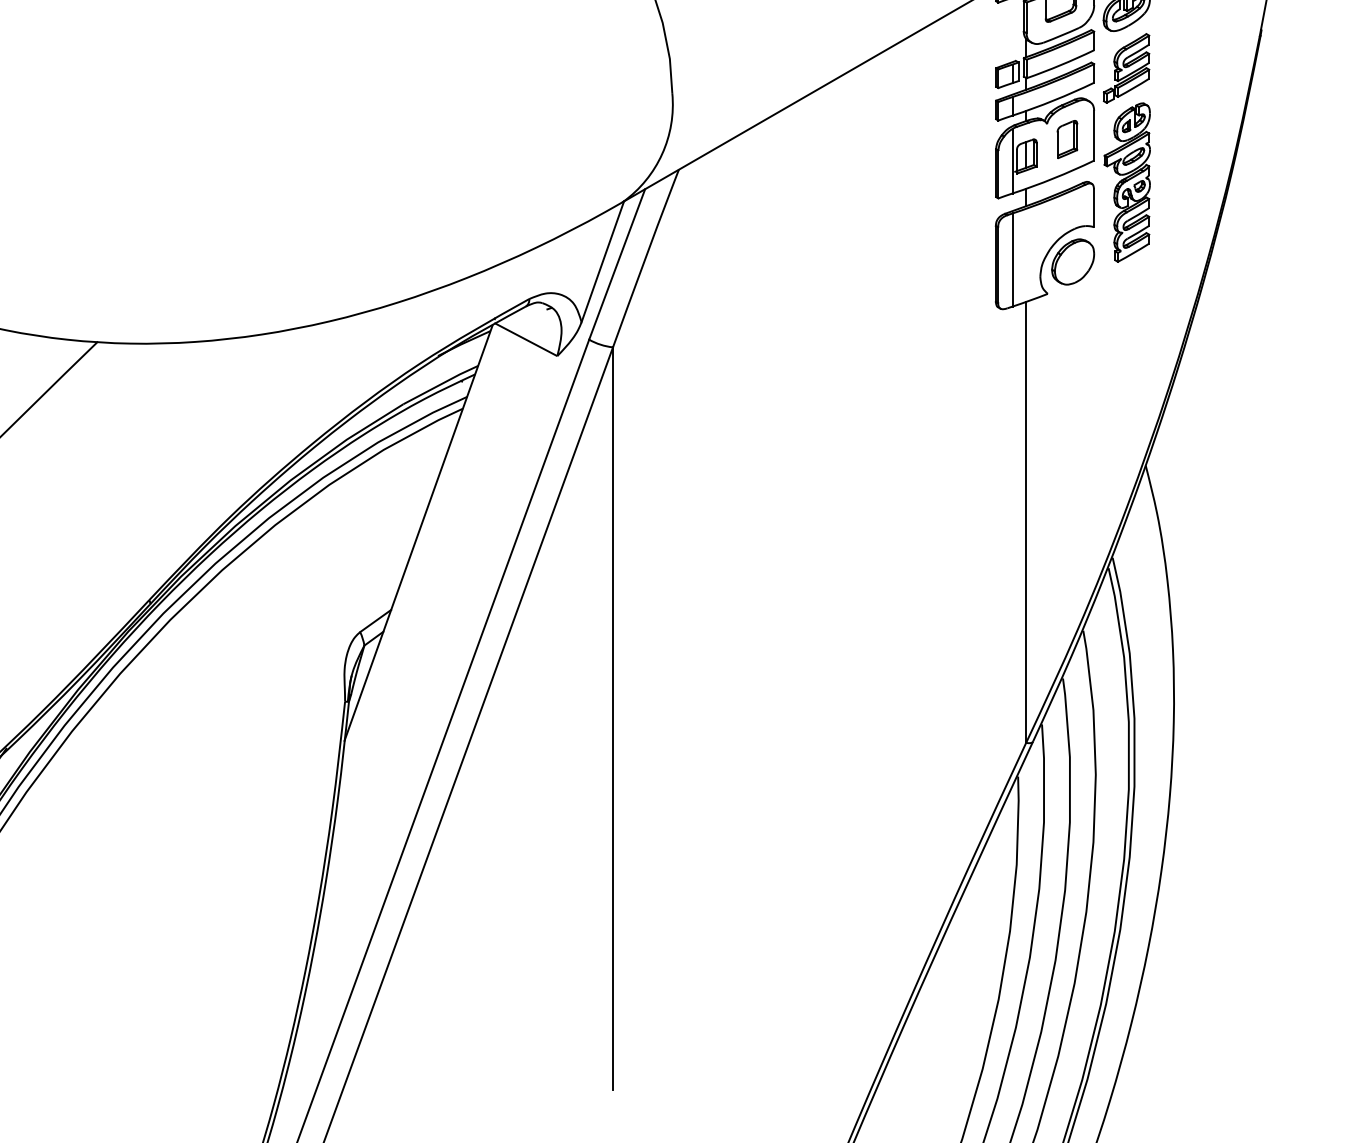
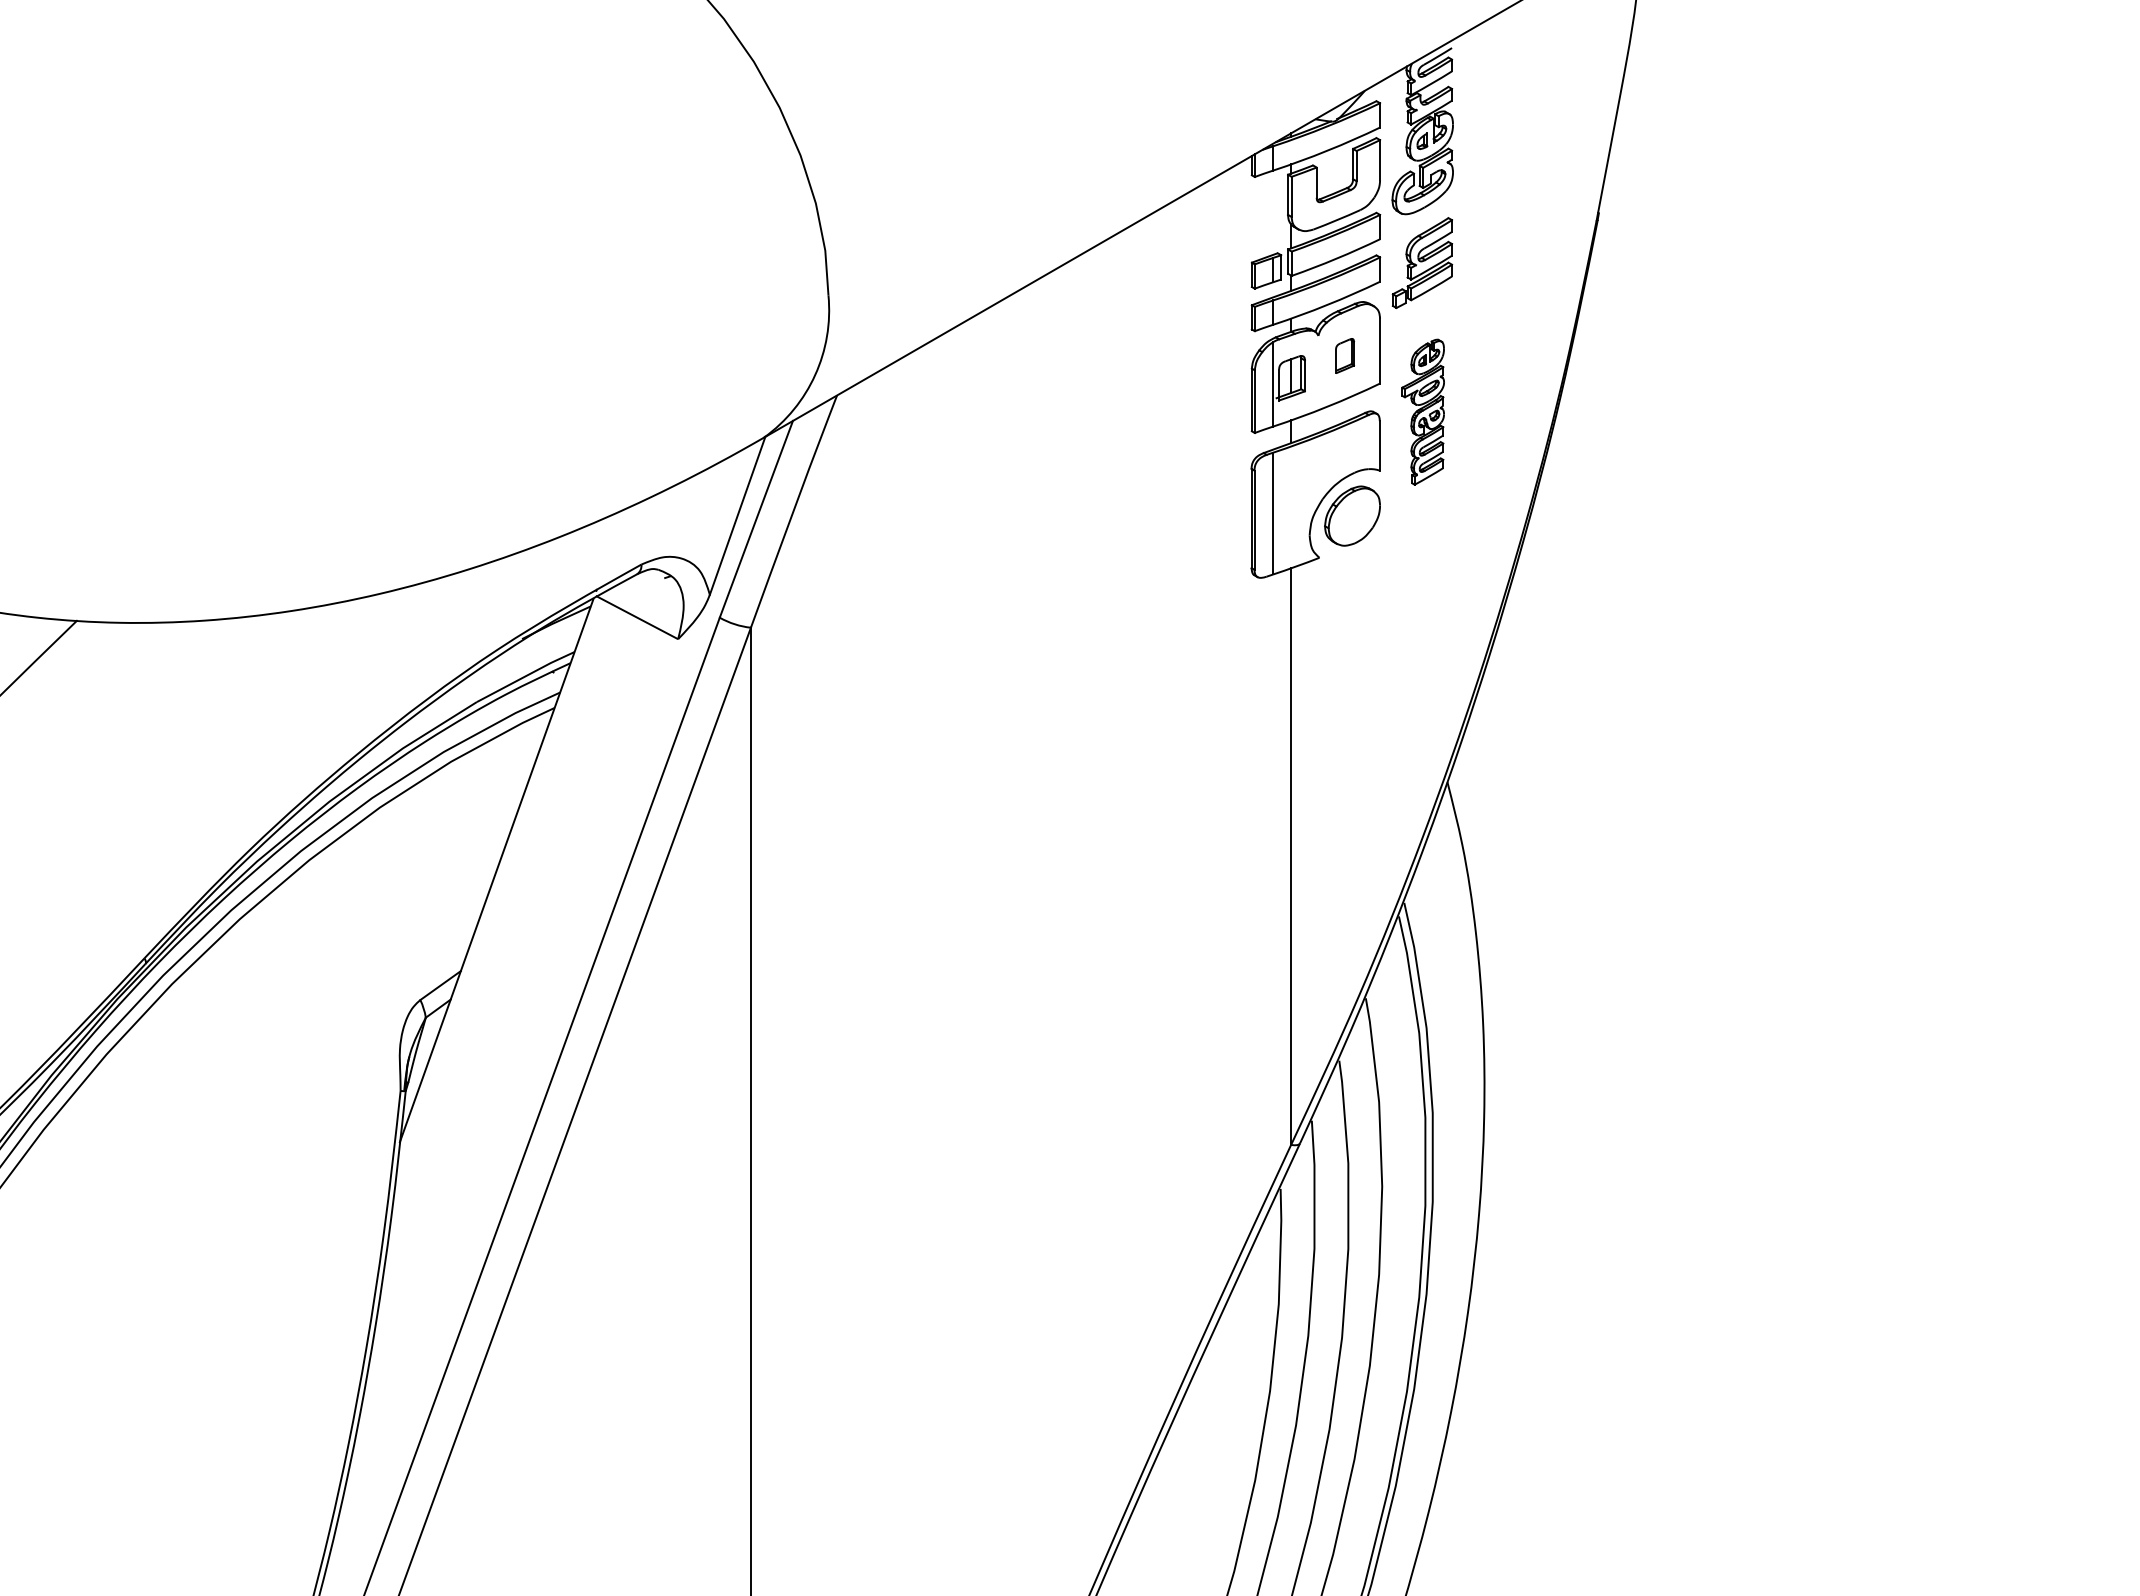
part: (1066, 139) -> (1344, 355), size x0.7
part: (1126, 181) -> (1422, 411), size x0.7

